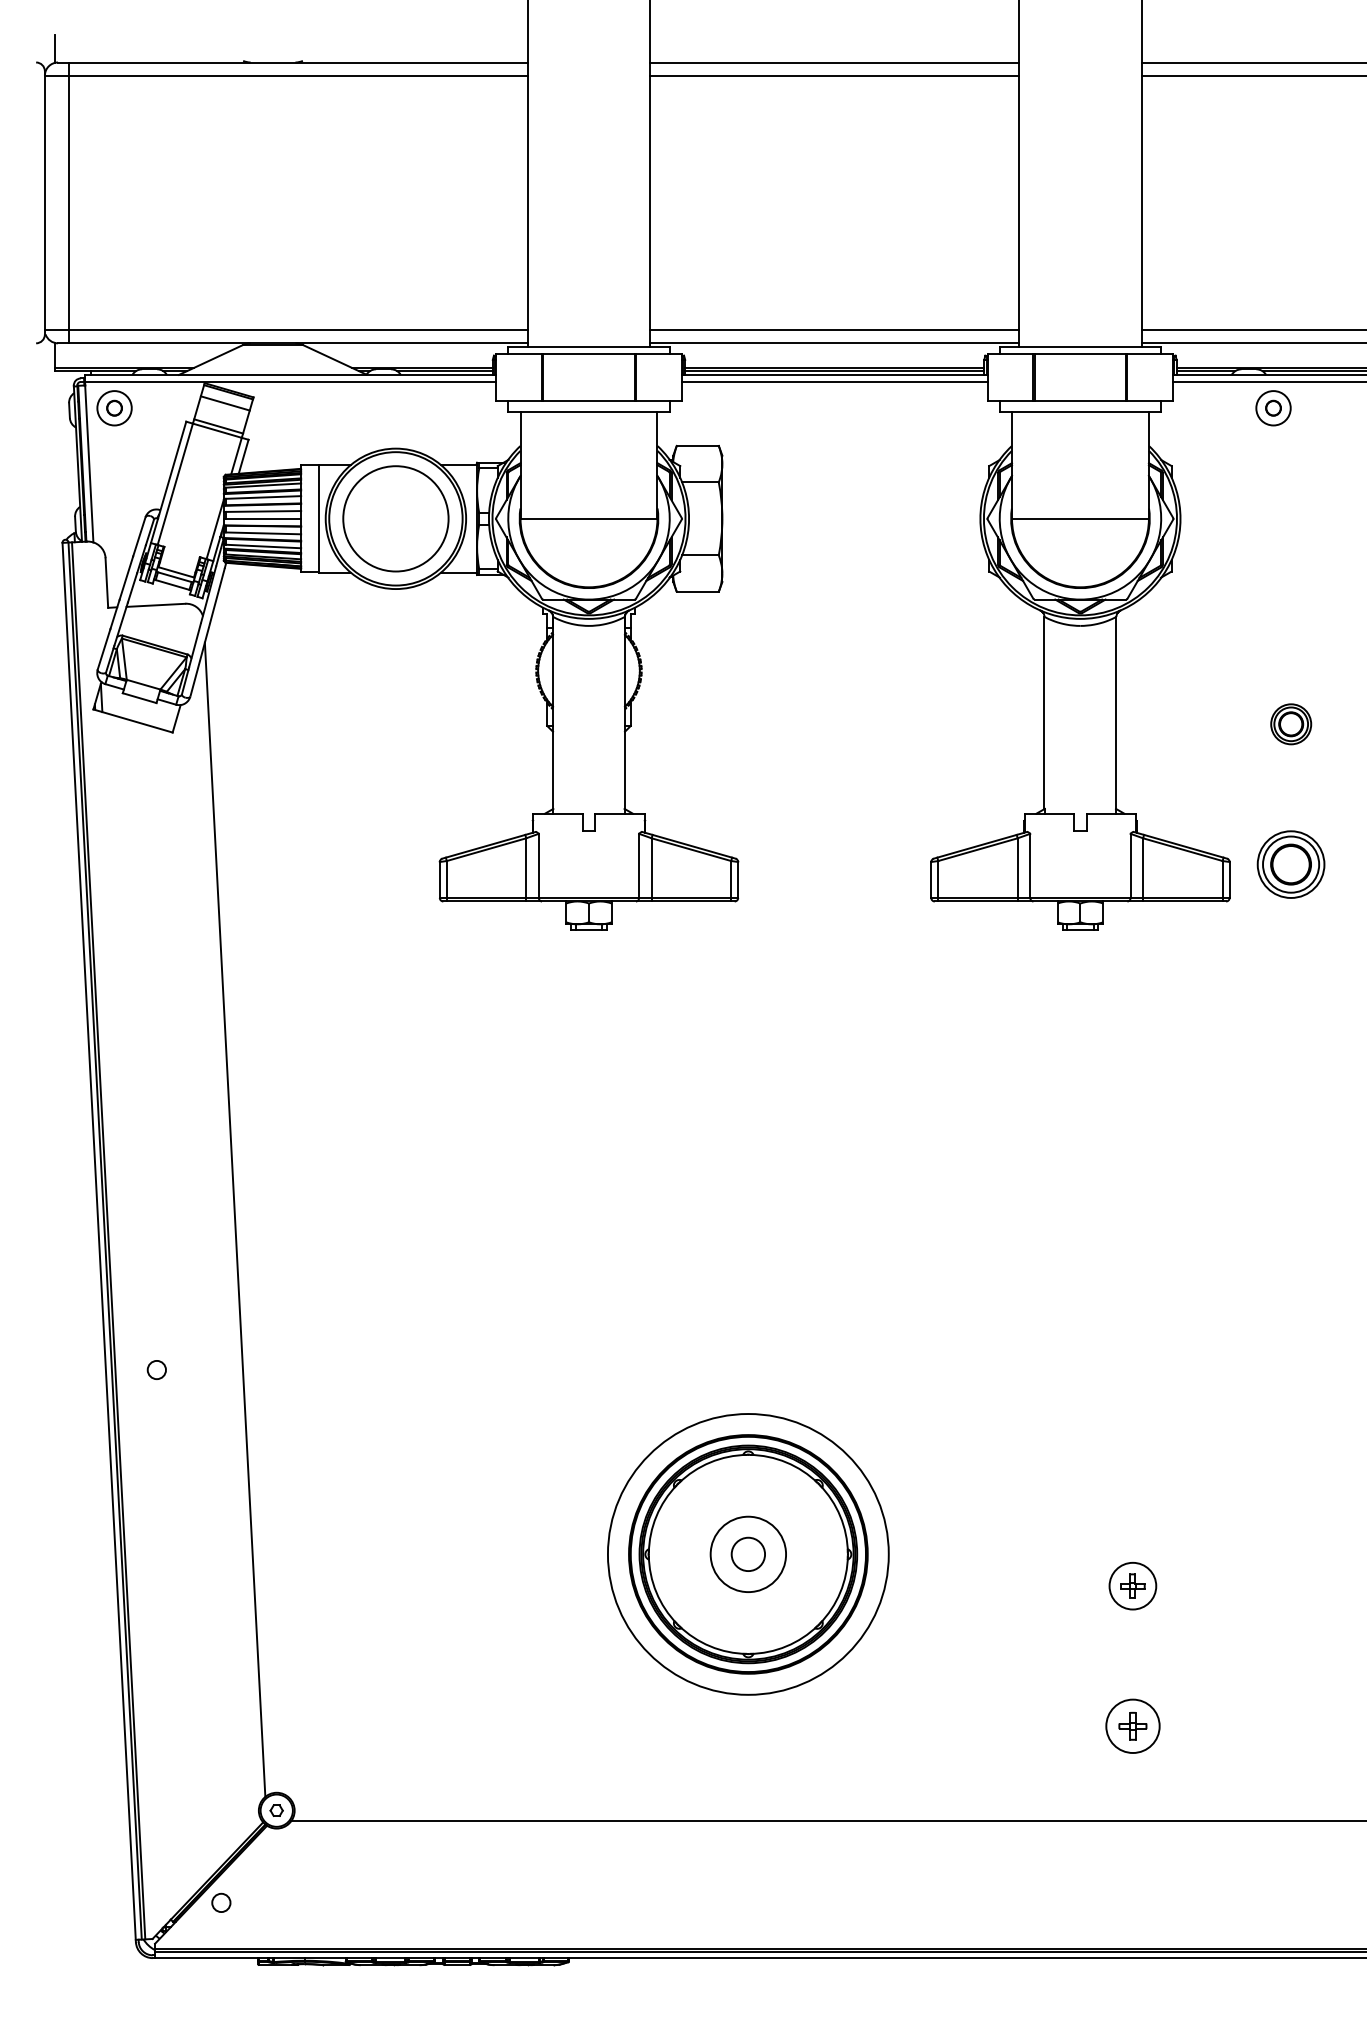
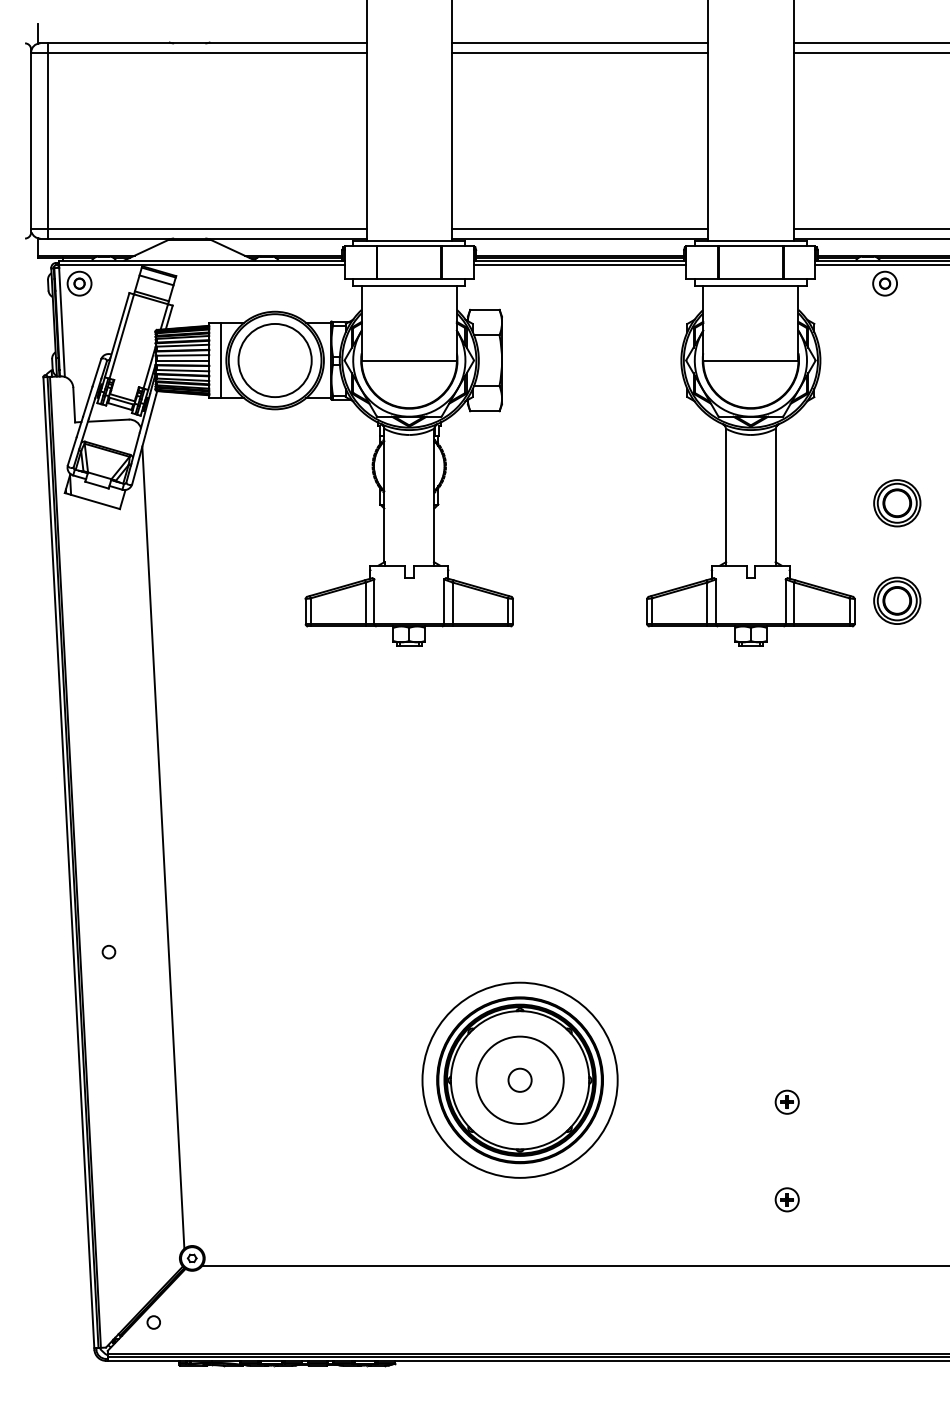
part: (1291, 724) -> (897, 503), size x1.67
circle: (747, 1553) -> (519, 1079), size x1.67
part: (1131, 1584) -> (786, 1101), size x0.71
part: (1131, 1725) -> (786, 1199), size x0.62

